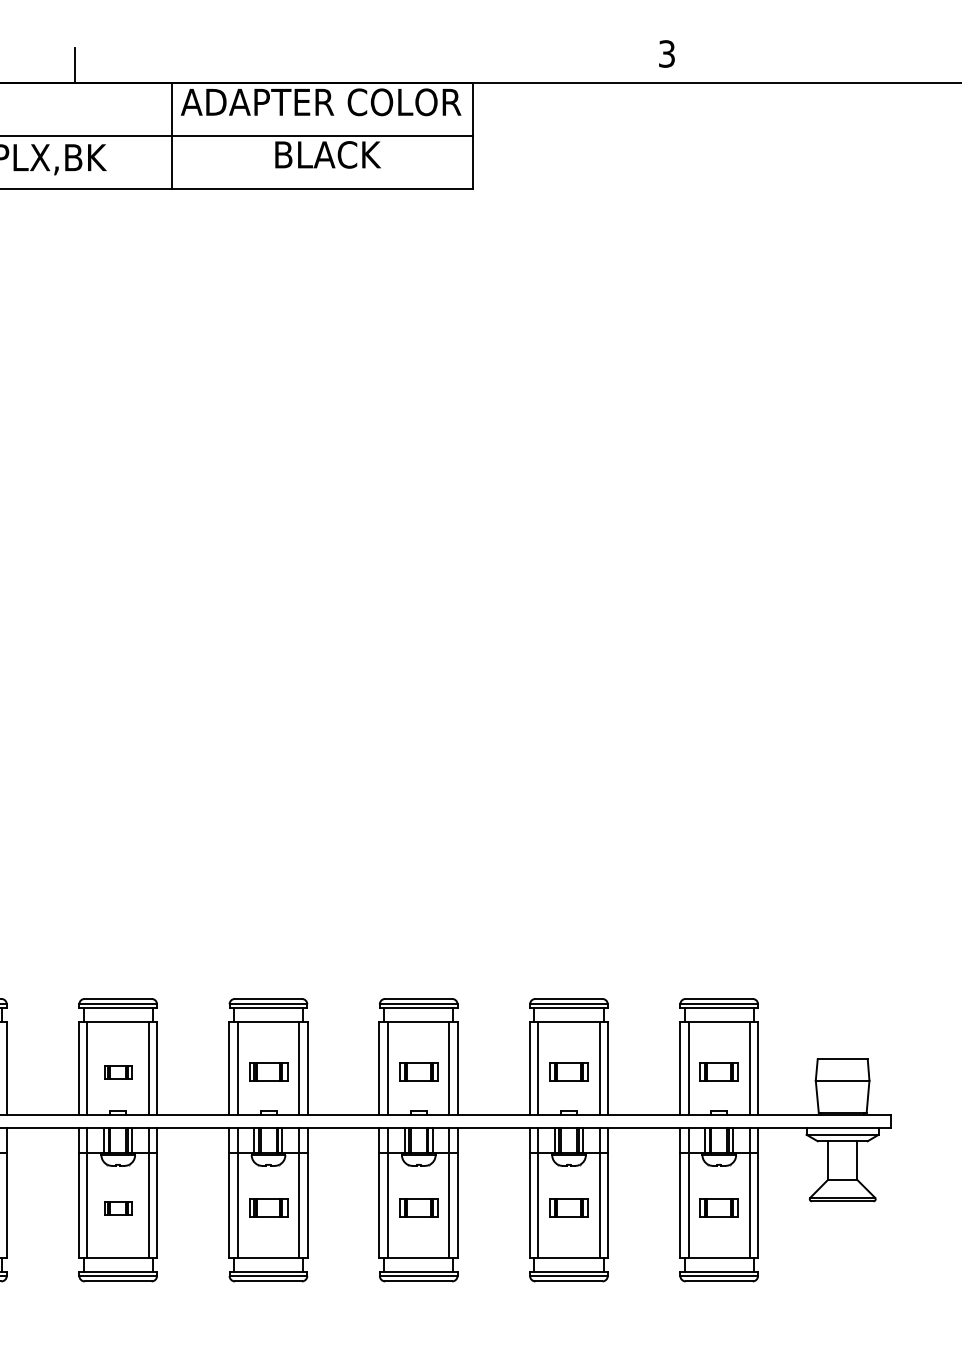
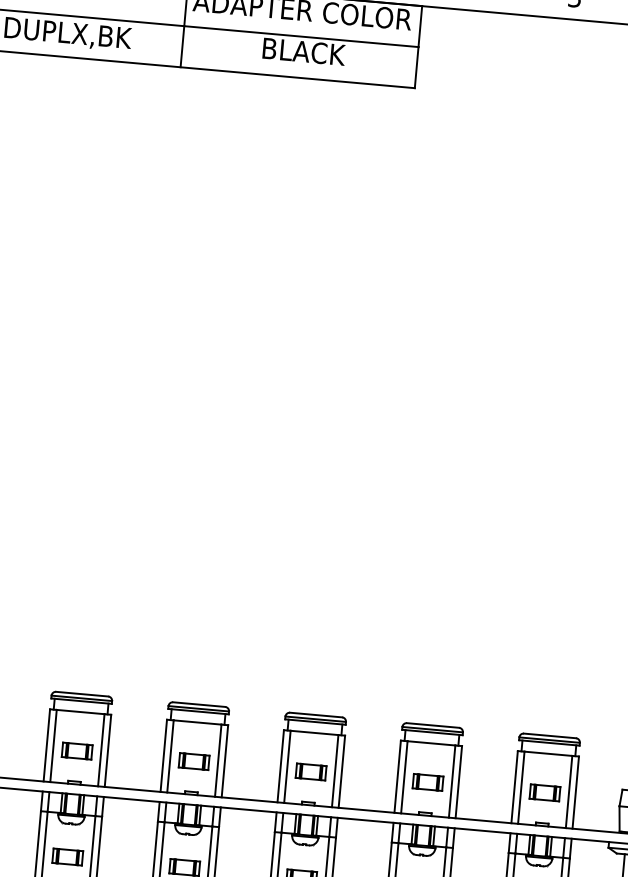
part: (117, 1071) -> (76, 750), size x1.43
part: (117, 1207) -> (67, 856), size x1.43

